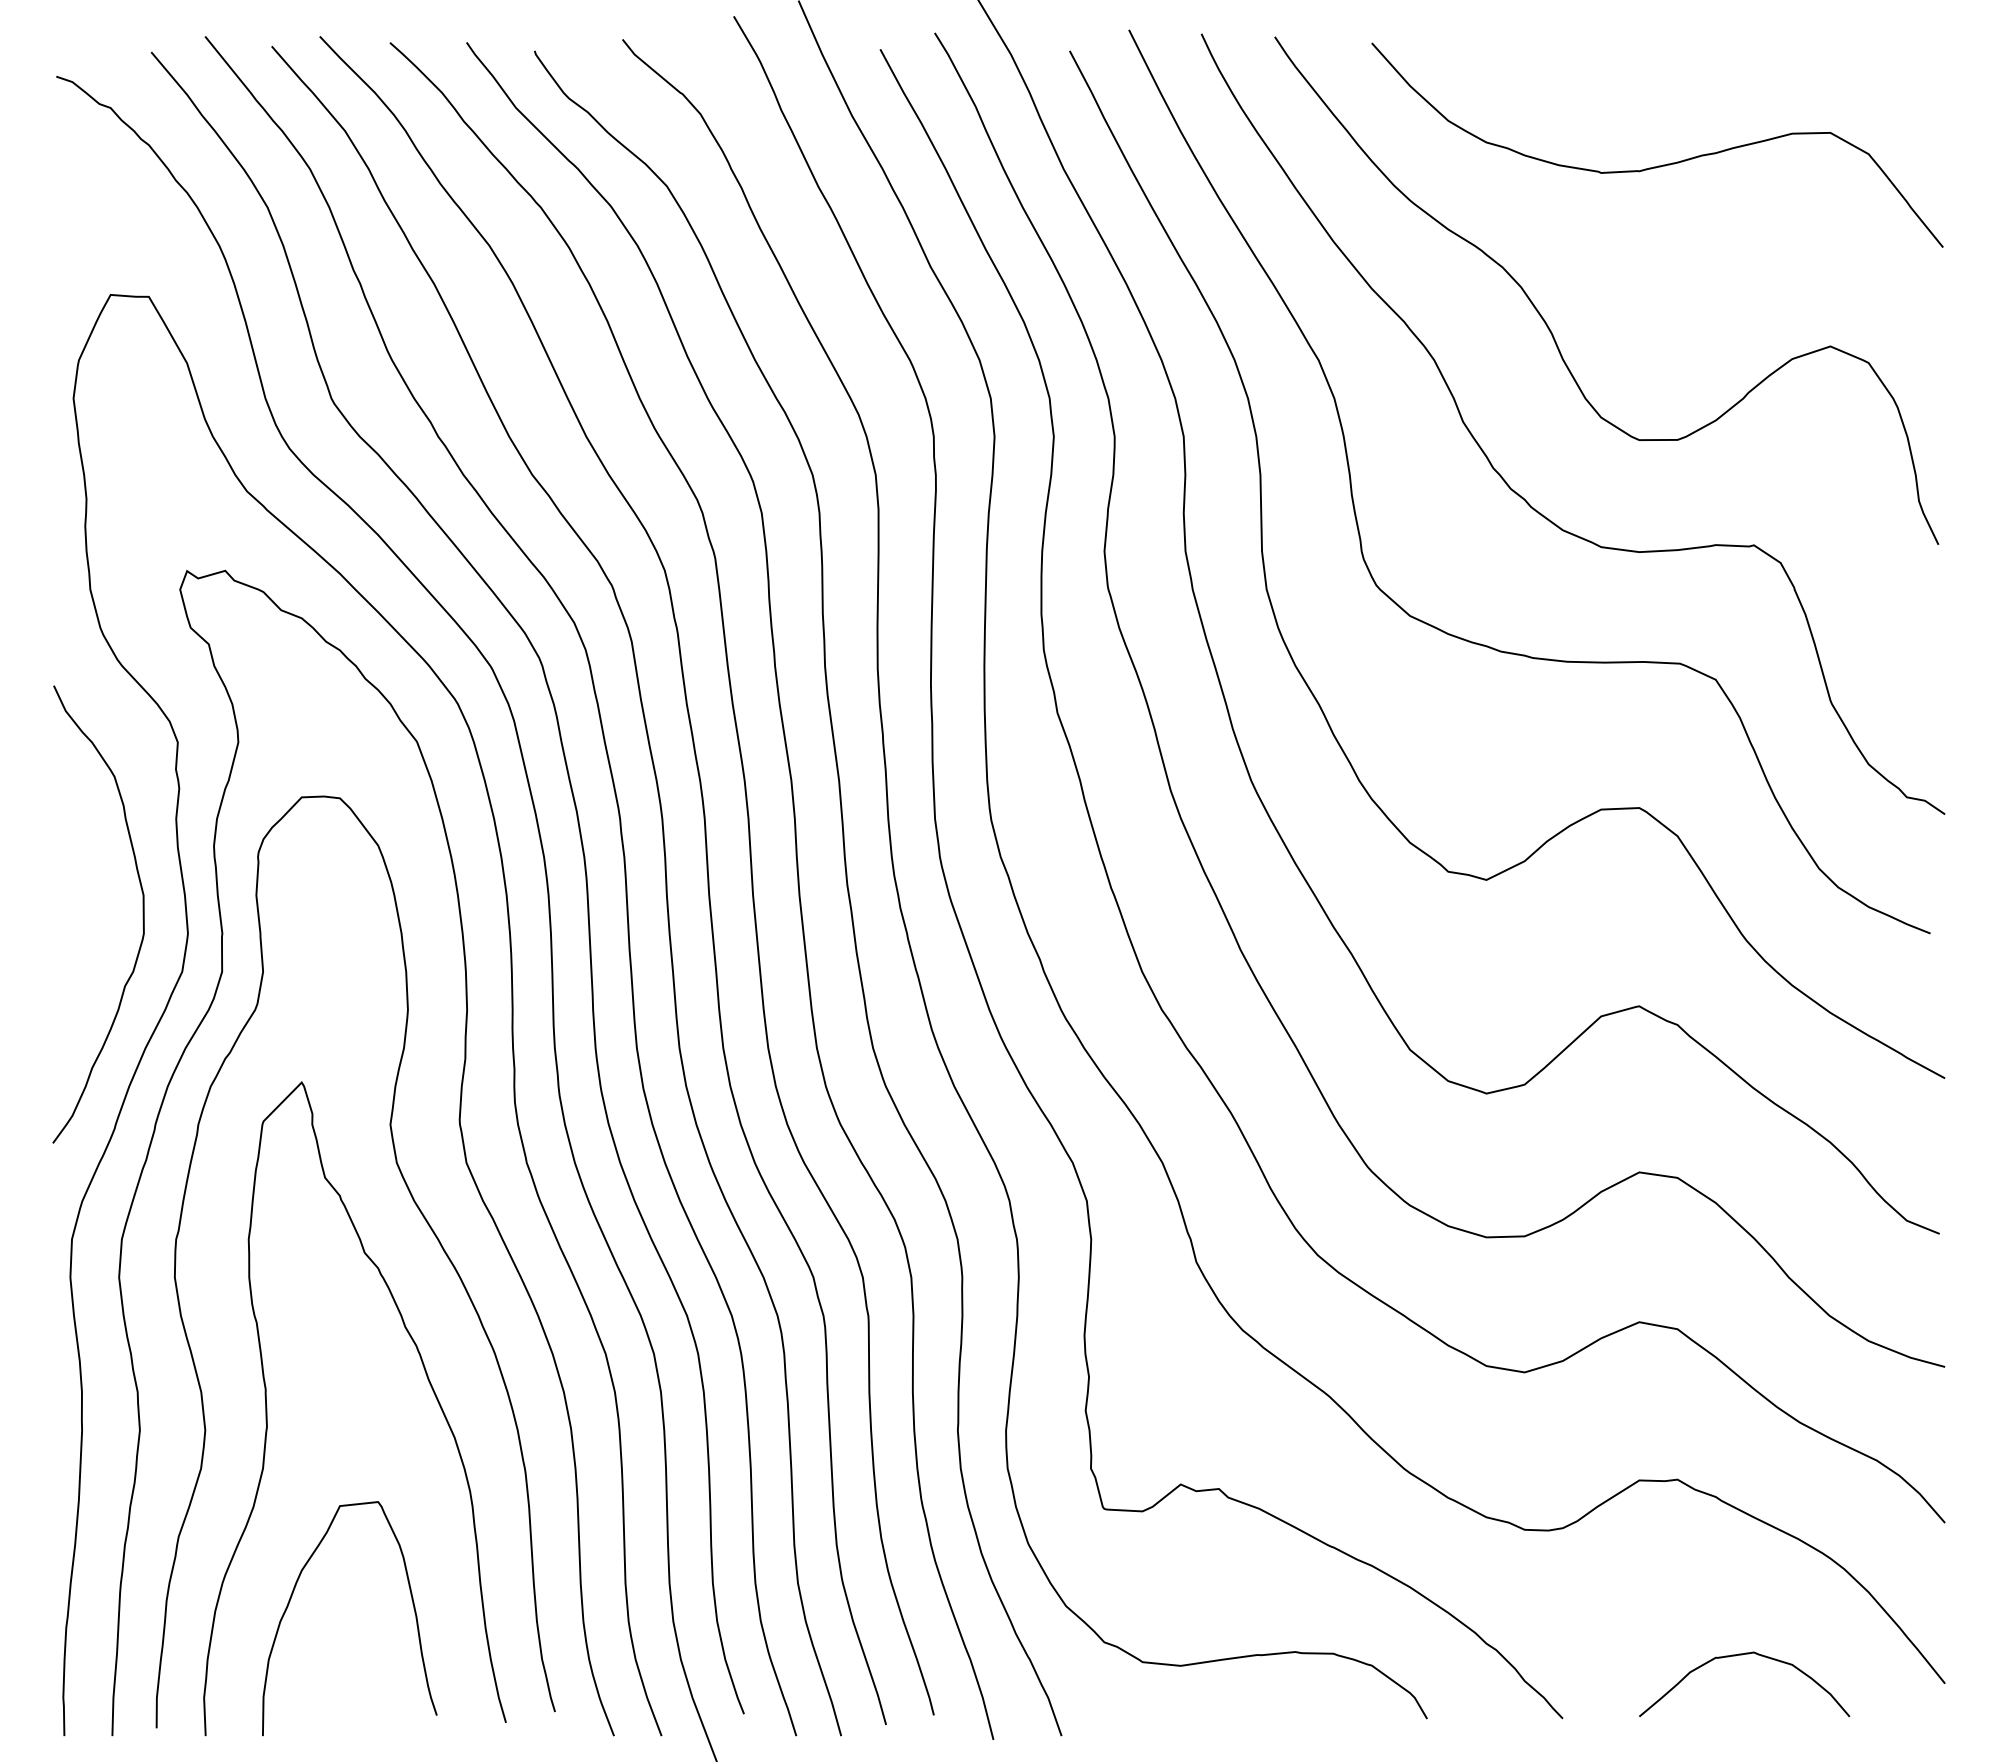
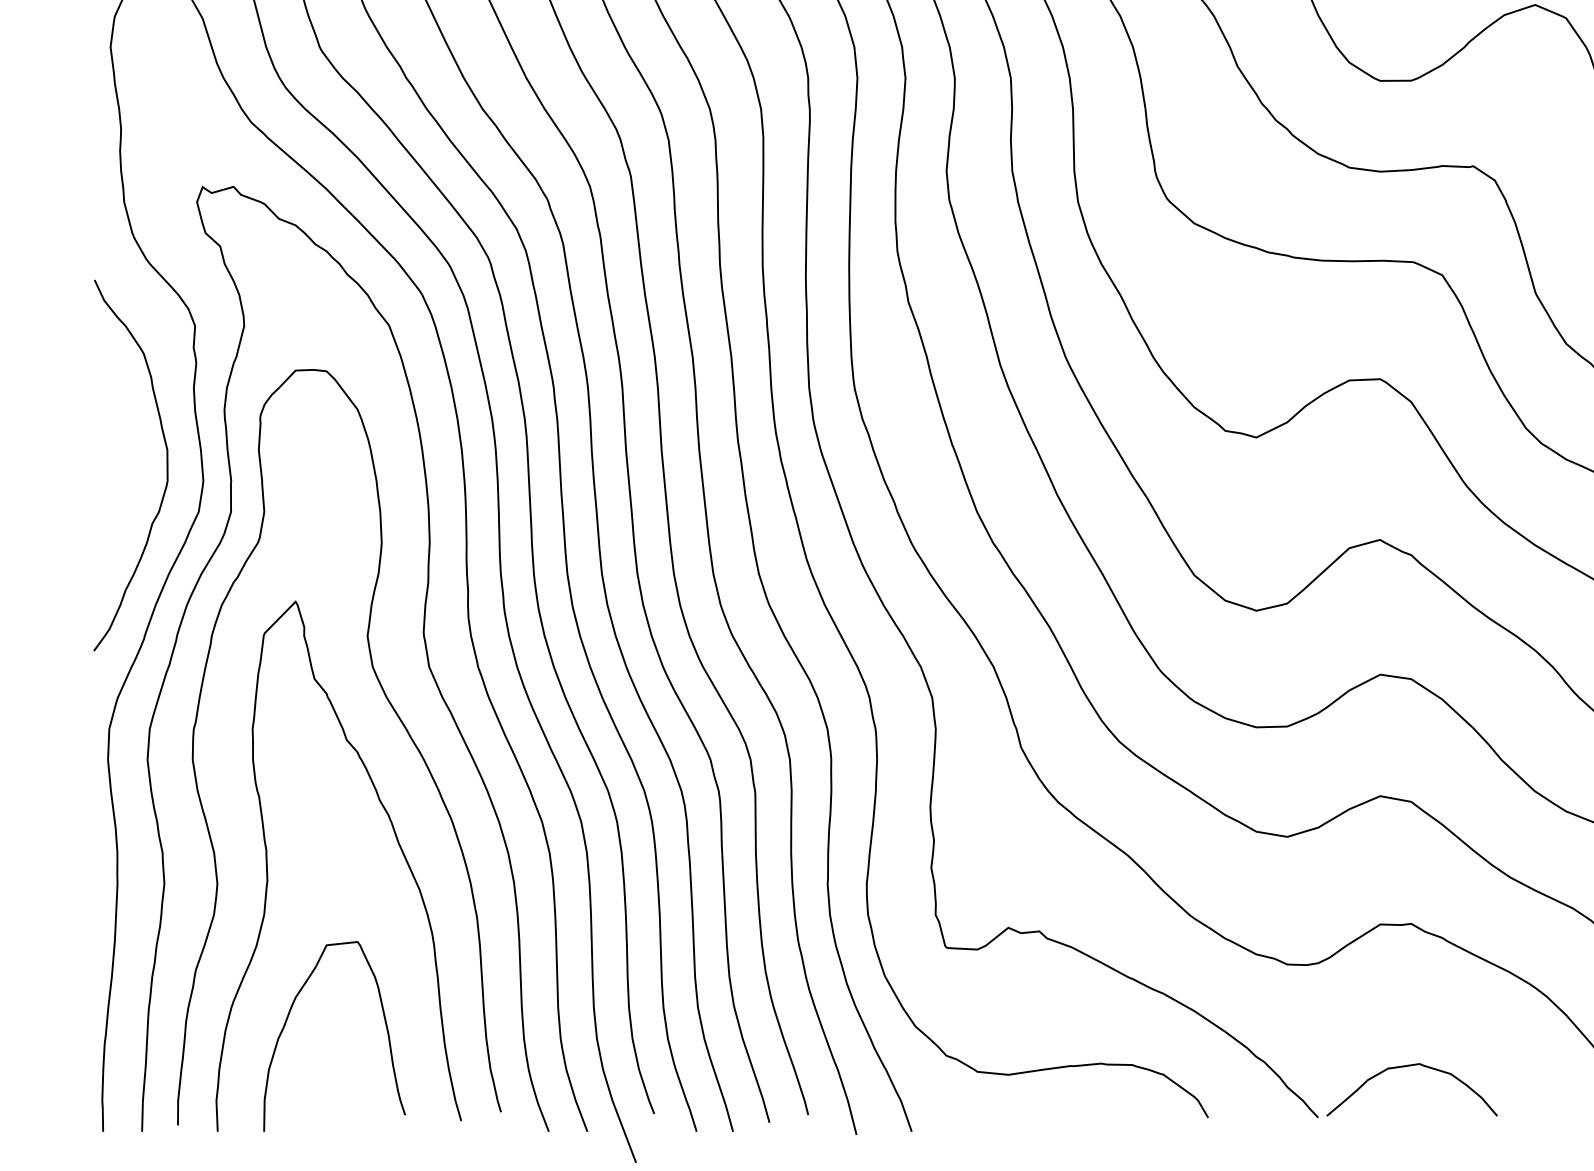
curve: (1742, 1655) -> (1410, 1066), moved

